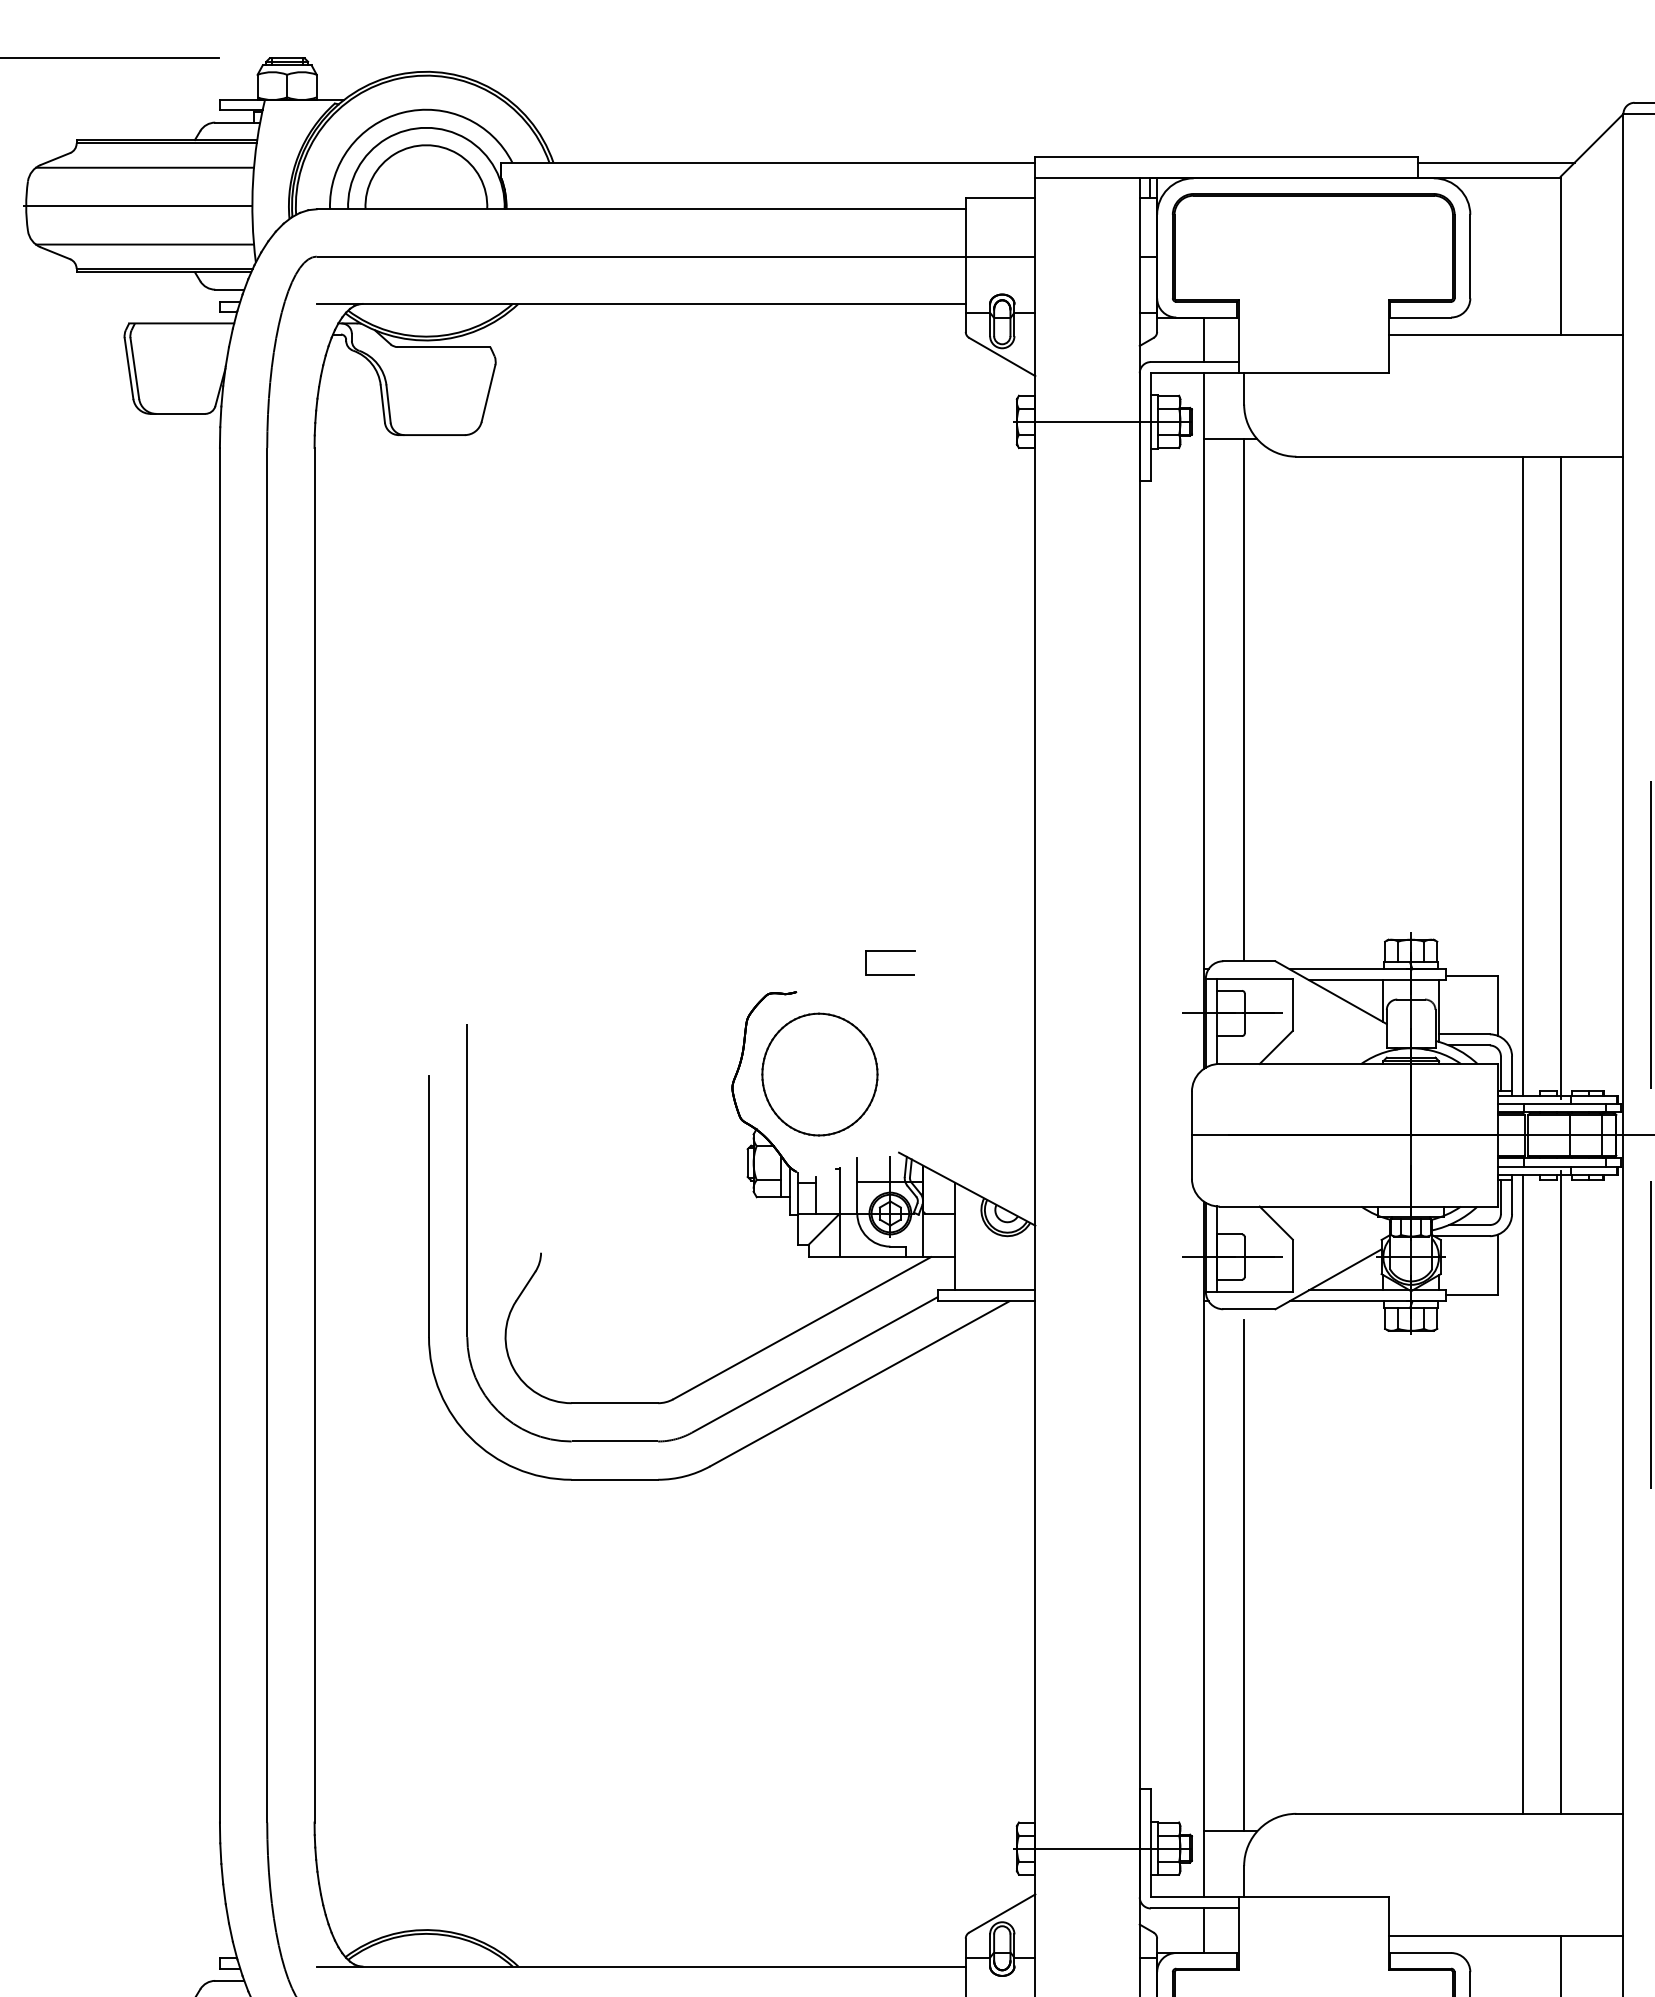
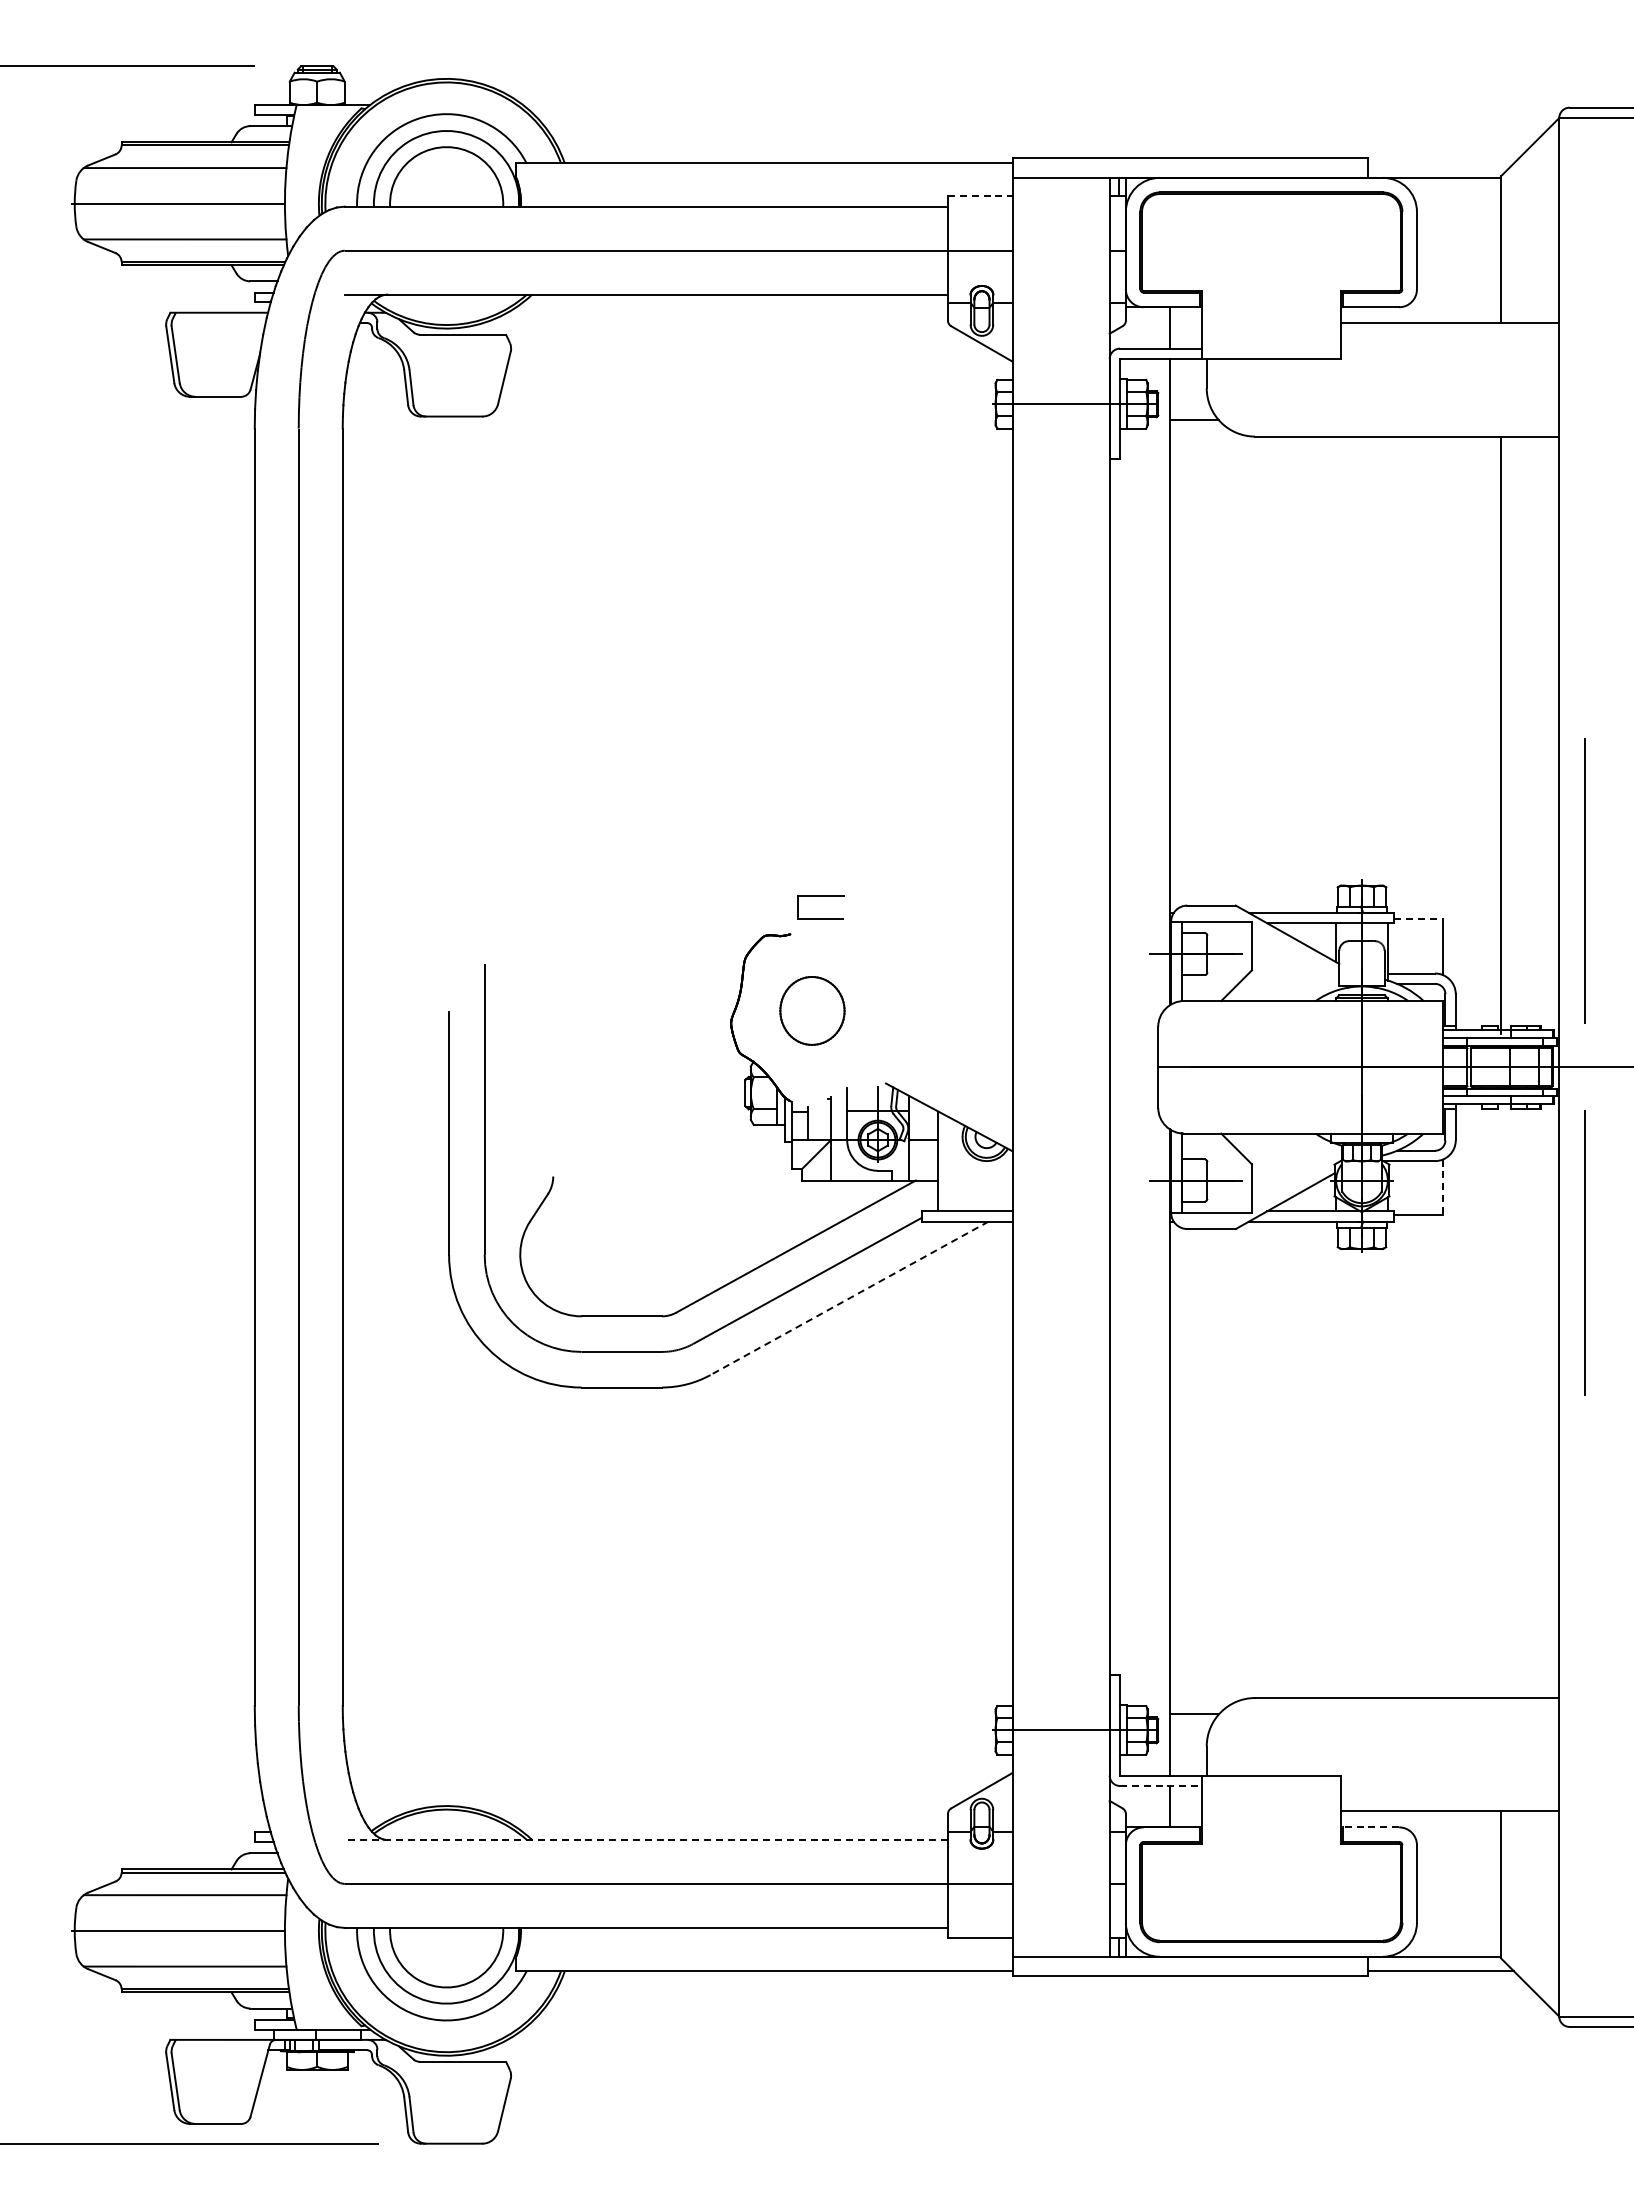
line: (1496, 162) -> (1441, 163), removed
line: (1000, 198) -> (980, 196), solid -> dashed
line: (1243, 699) -> (1206, 662), removed
line: (1522, 776) -> (1465, 733), removed
part: (889, 951) -> (820, 896), moved
line: (1473, 976) -> (1419, 919), solid -> dashed
part: (819, 1074) -> (812, 1010), size x0.6
line: (1497, 1264) -> (1442, 1187), solid -> dashed
line: (859, 1383) -> (849, 1298), solid -> dashed
line: (1561, 1492) -> (1501, 1399), removed
line: (1522, 1494) -> (1465, 1401), removed
line: (1243, 1575) -> (1206, 1476), removed
line: (1194, 1907) -> (1160, 1785), solid -> dashed
line: (1420, 1953) -> (1370, 1827), solid -> dashed
line: (641, 1967) -> (646, 1840), solid -> dashed

